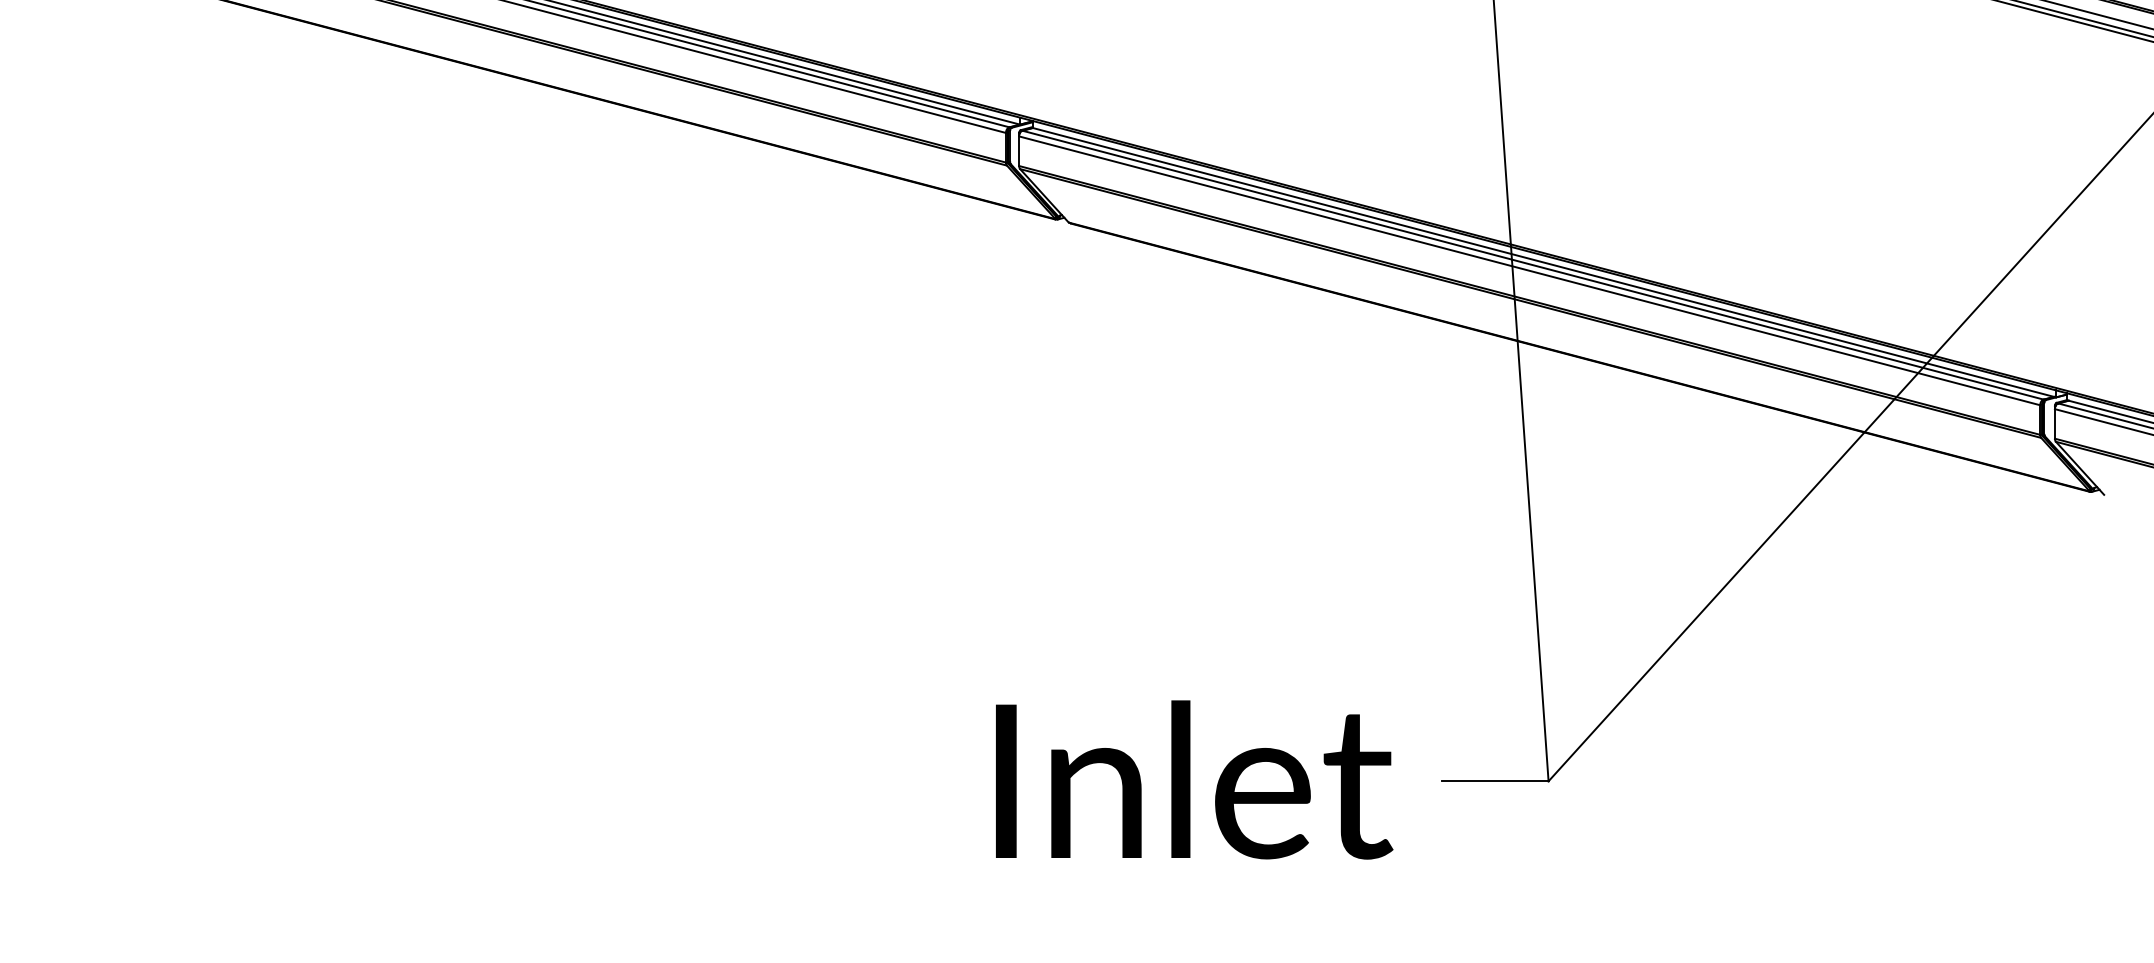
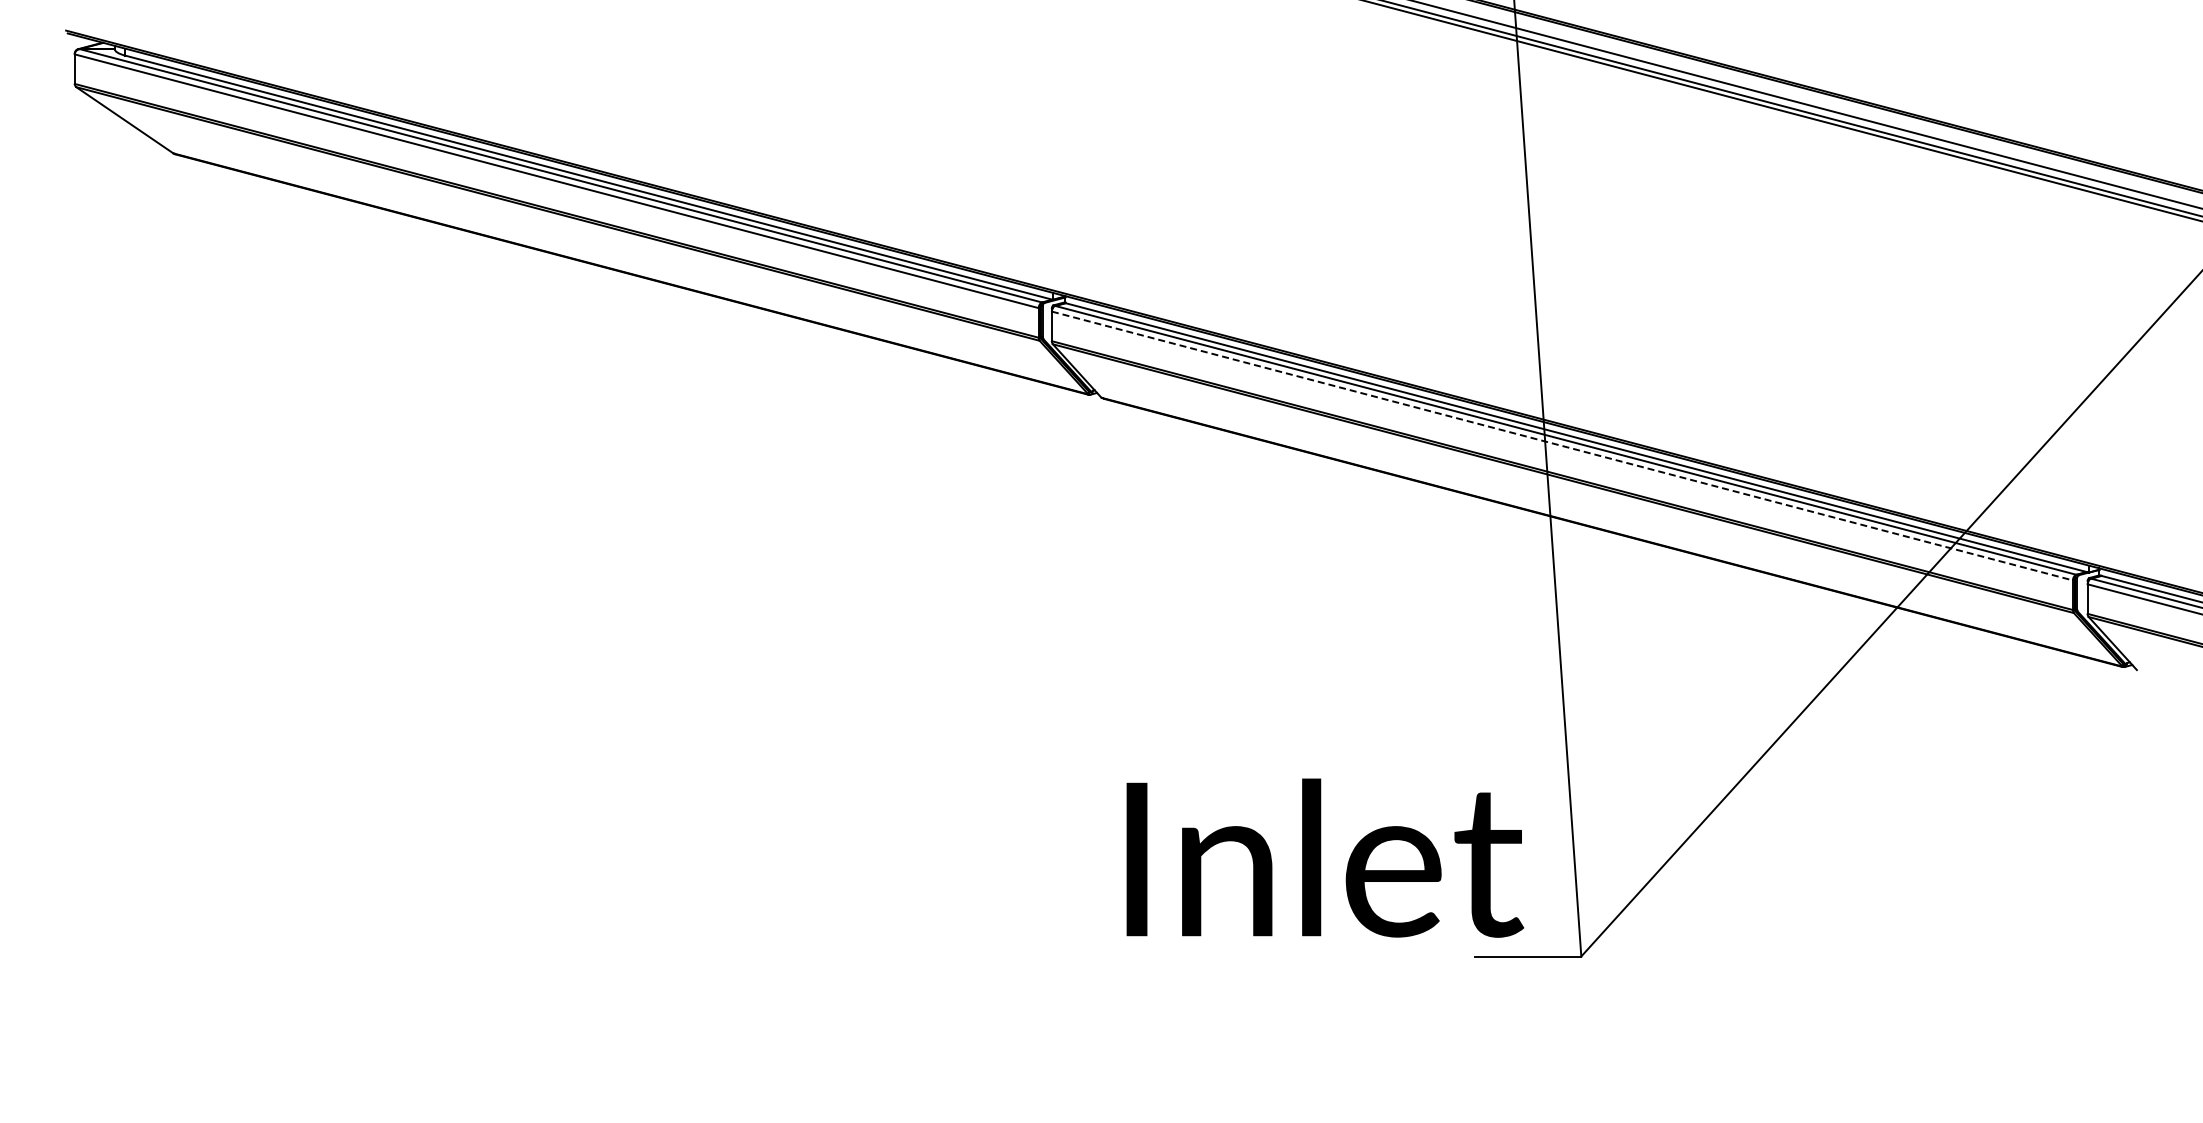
line: (1529, 271) -> (1562, 446), solid -> dashed
text: (1194, 779) -> (1325, 857), moved

